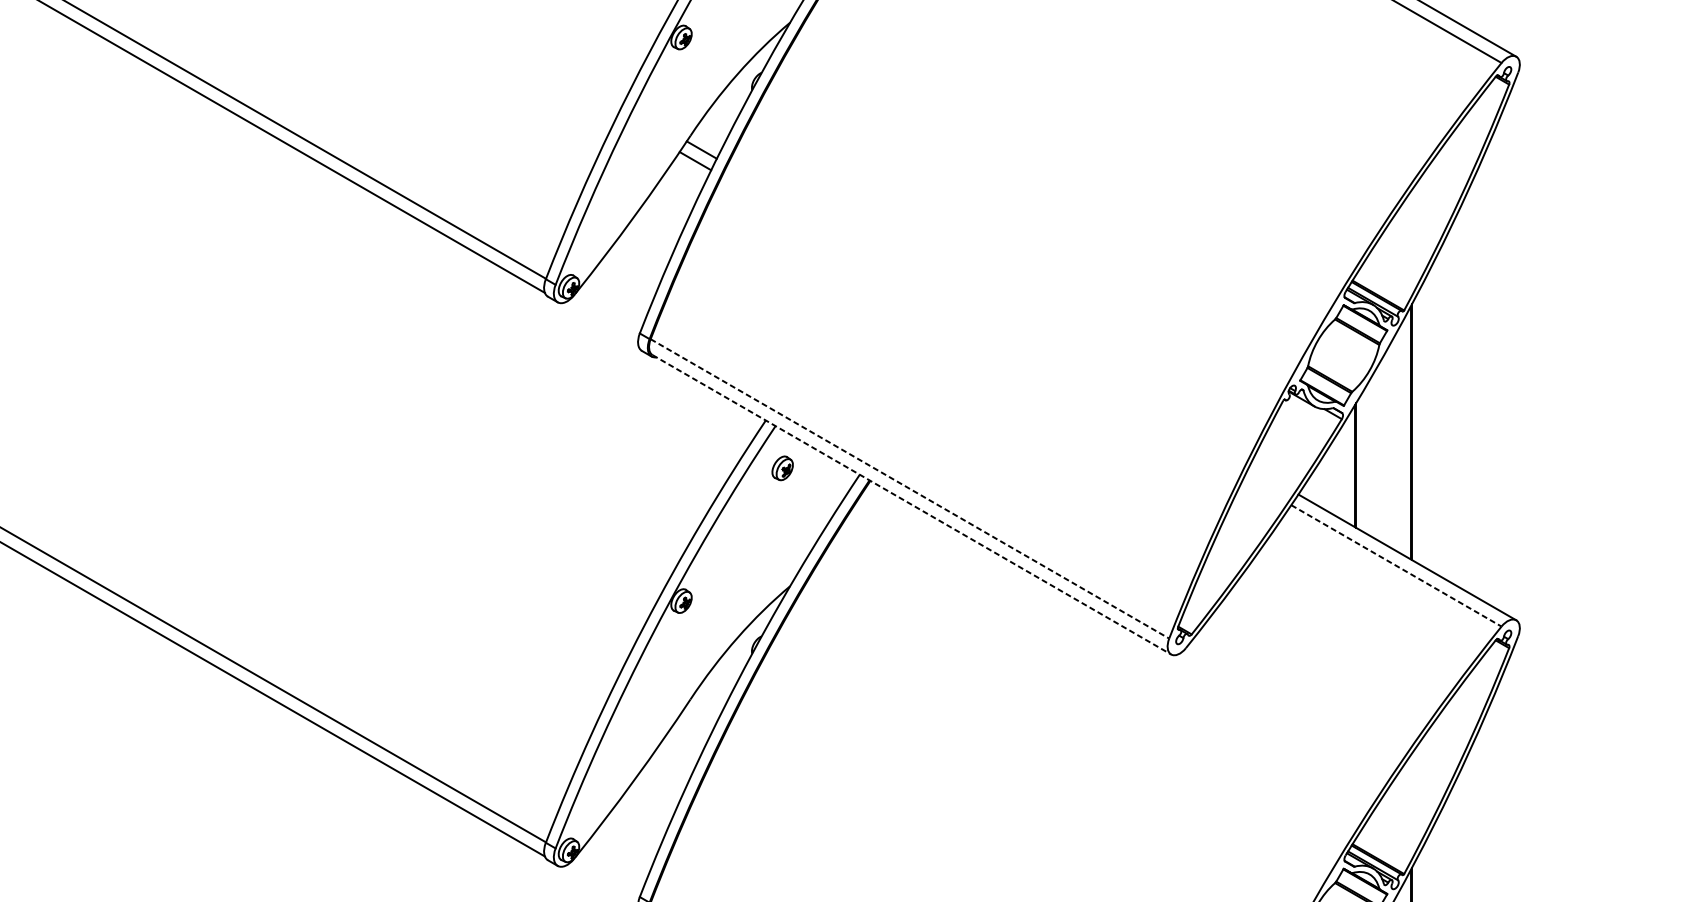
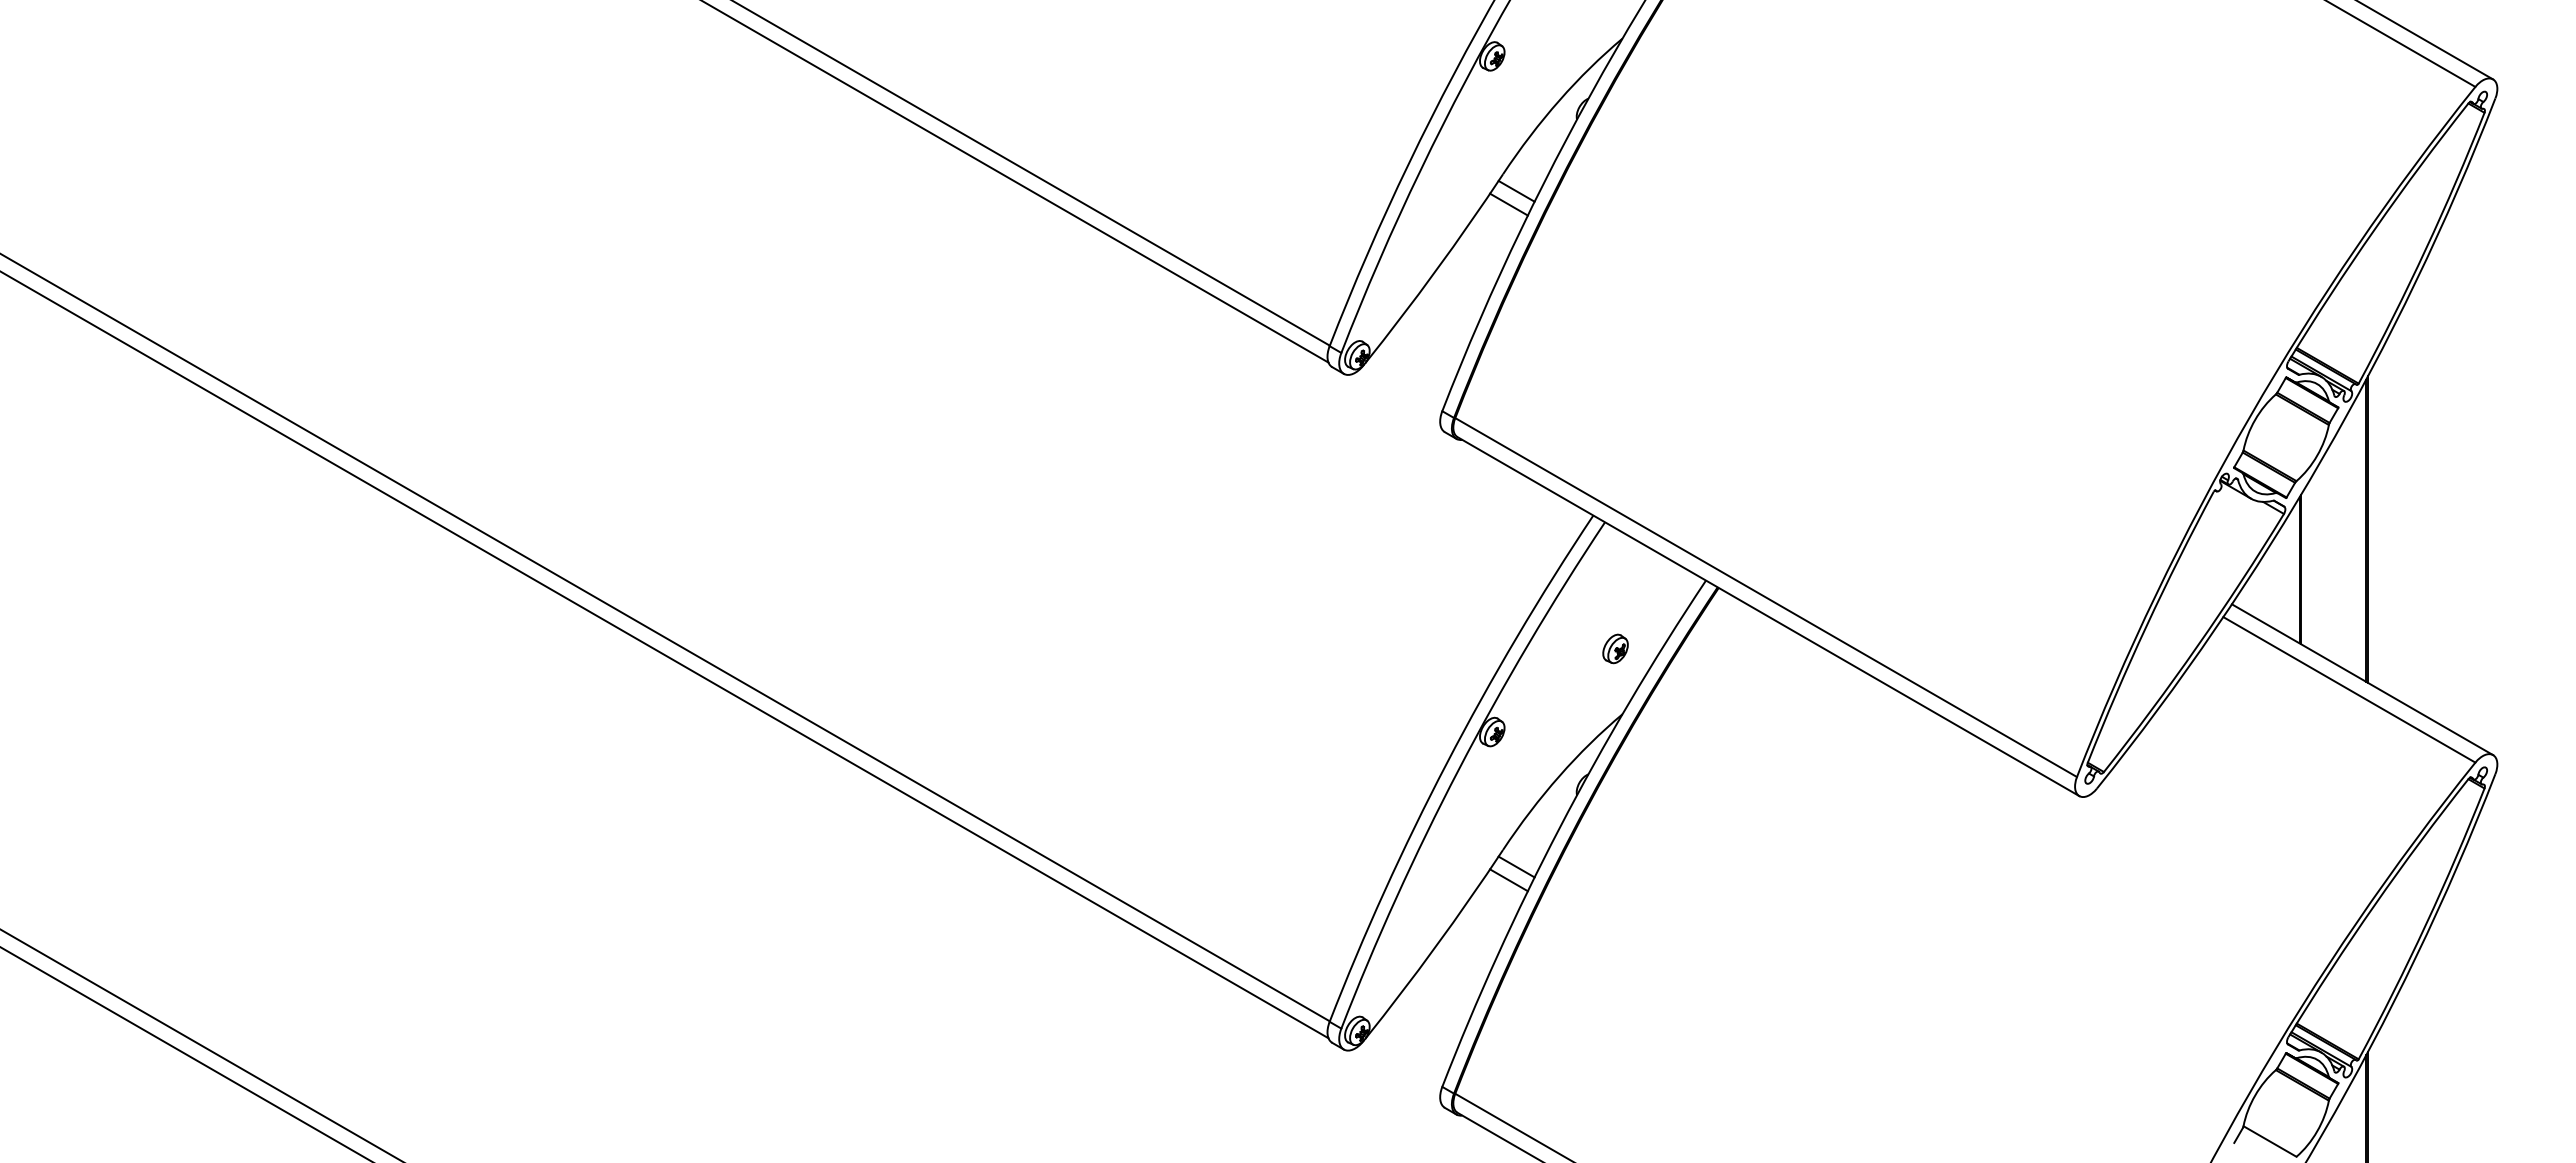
part: (782, 467) -> (1615, 648), moved
line: (910, 488) -> (1766, 597), dashed -> solid
line: (911, 504) -> (1768, 616), dashed -> solid
line: (1396, 565) -> (2349, 689), dashed -> solid
line: (701, 713) -> (1516, 866), added
line: (695, 724) -> (1508, 880), added

